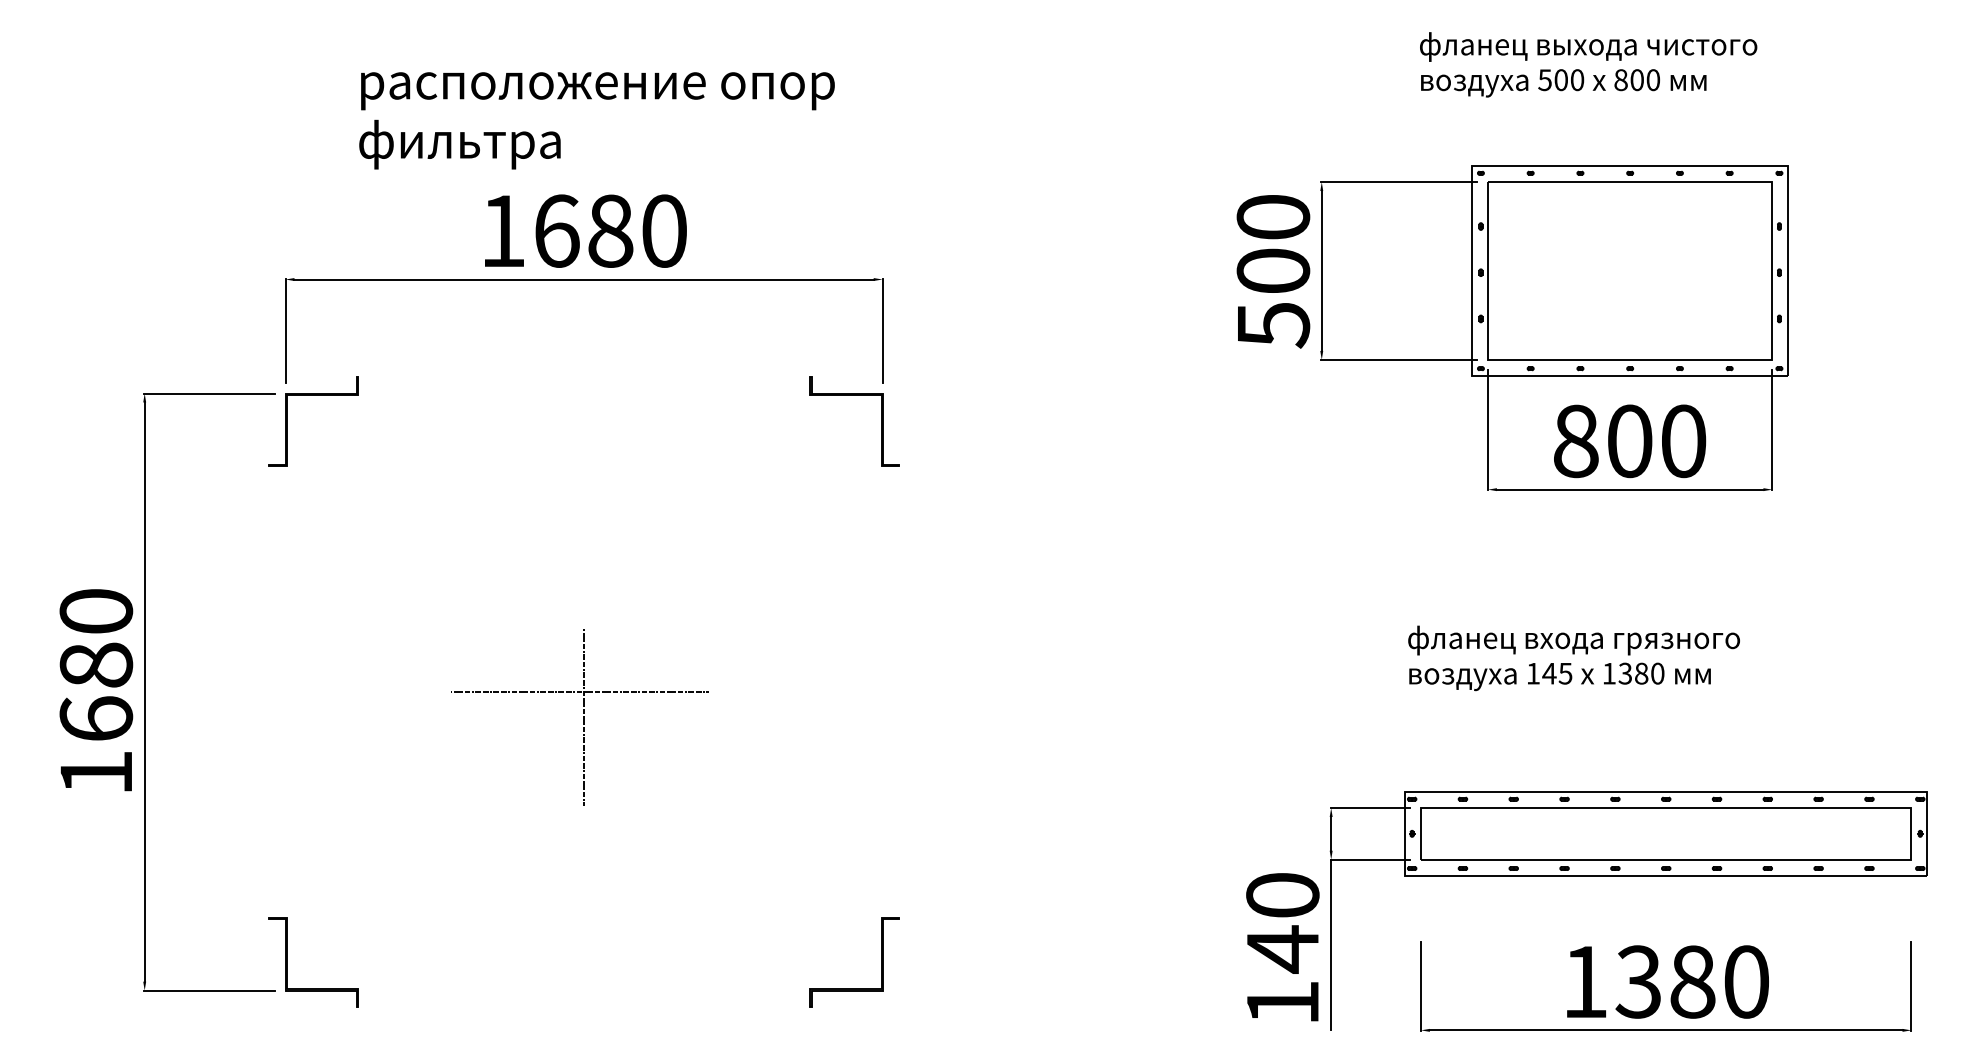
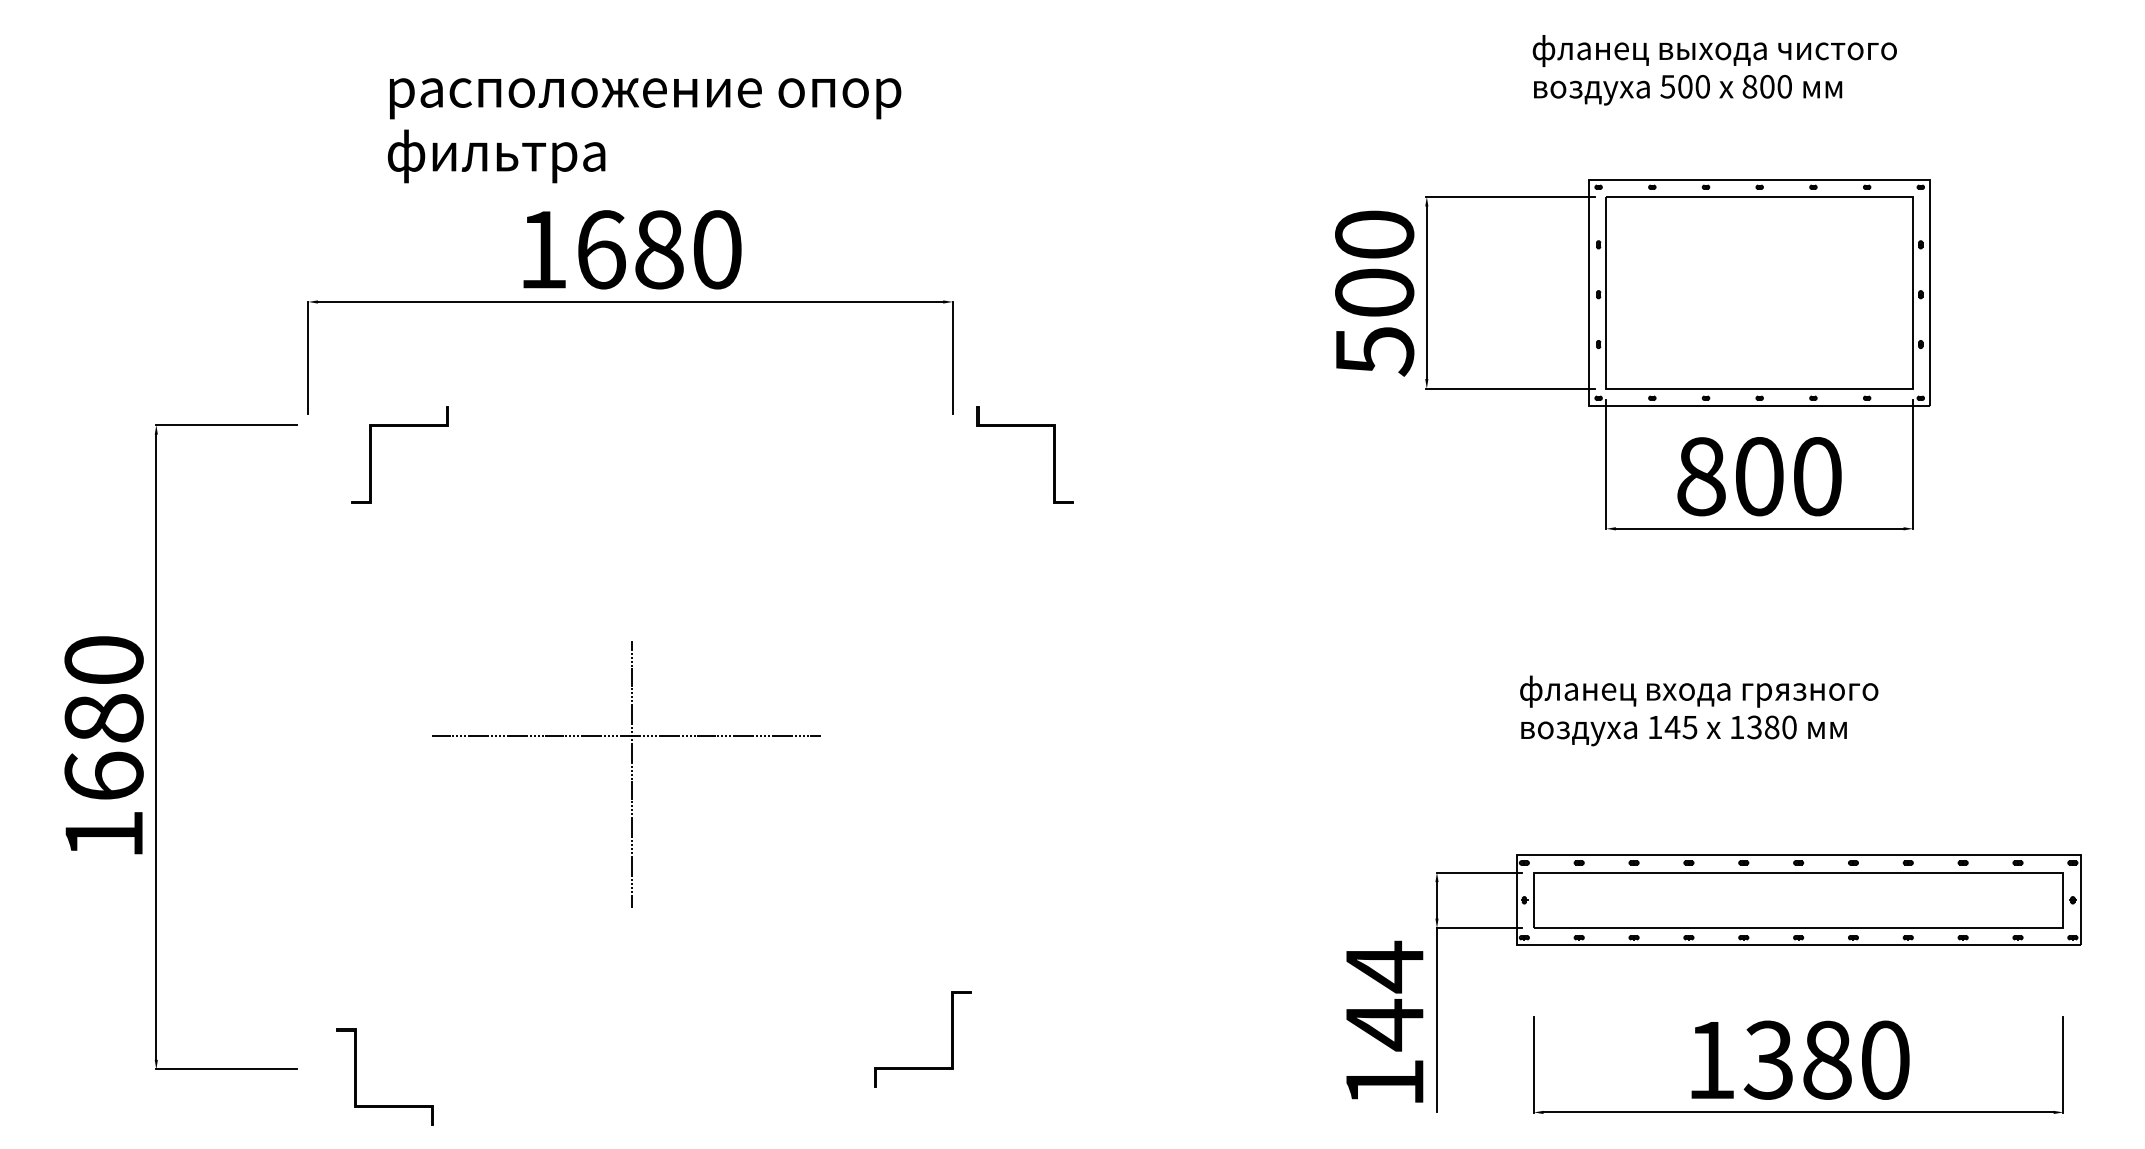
part: (313, 395) -> (400, 427), moved
part: (854, 395) -> (1025, 427), moved
part: (579, 717) -> (625, 774), size x1.4
text: (1282, 895) -> (1384, 966), 140 -> 144
part: (287, 962) -> (356, 1076), moved

